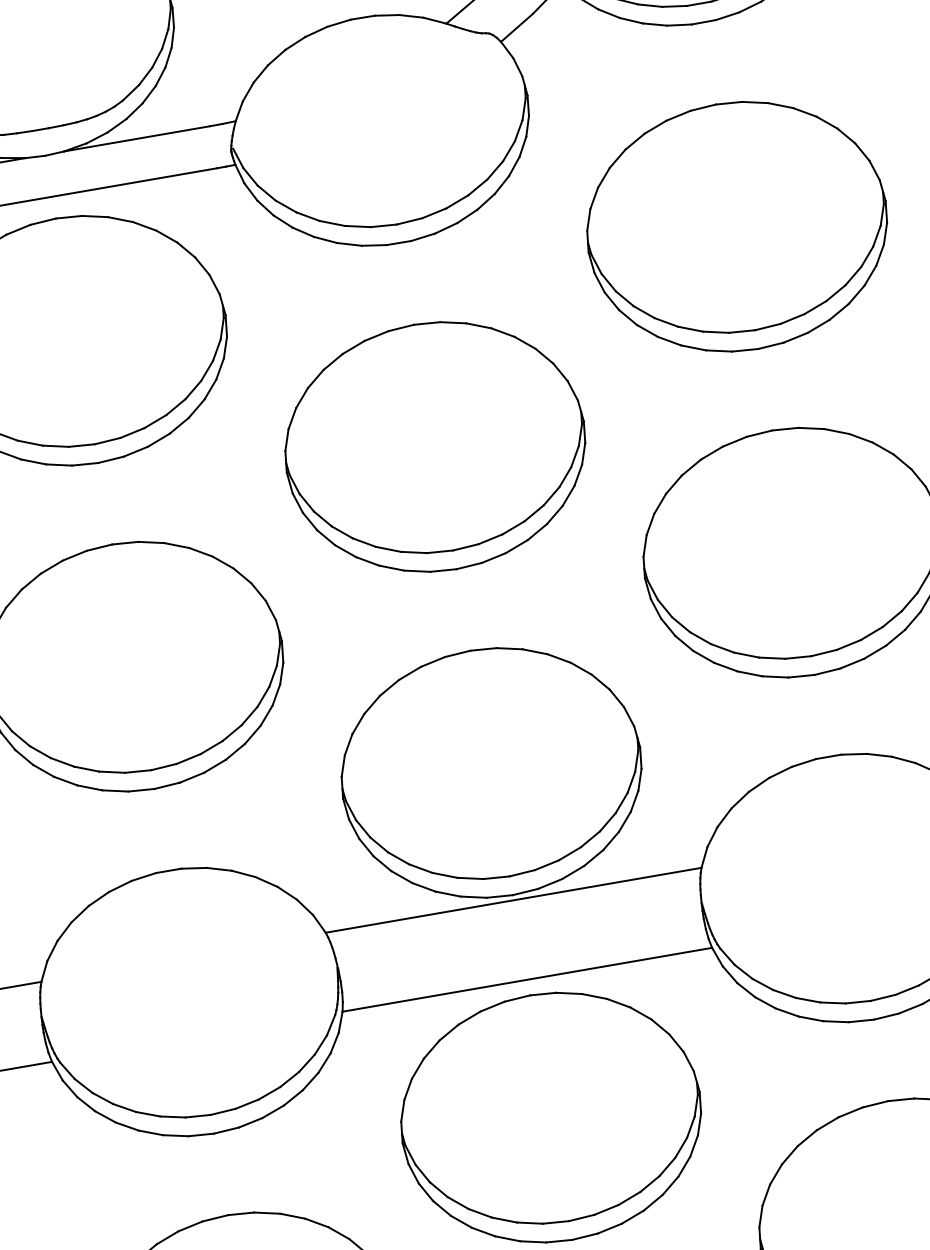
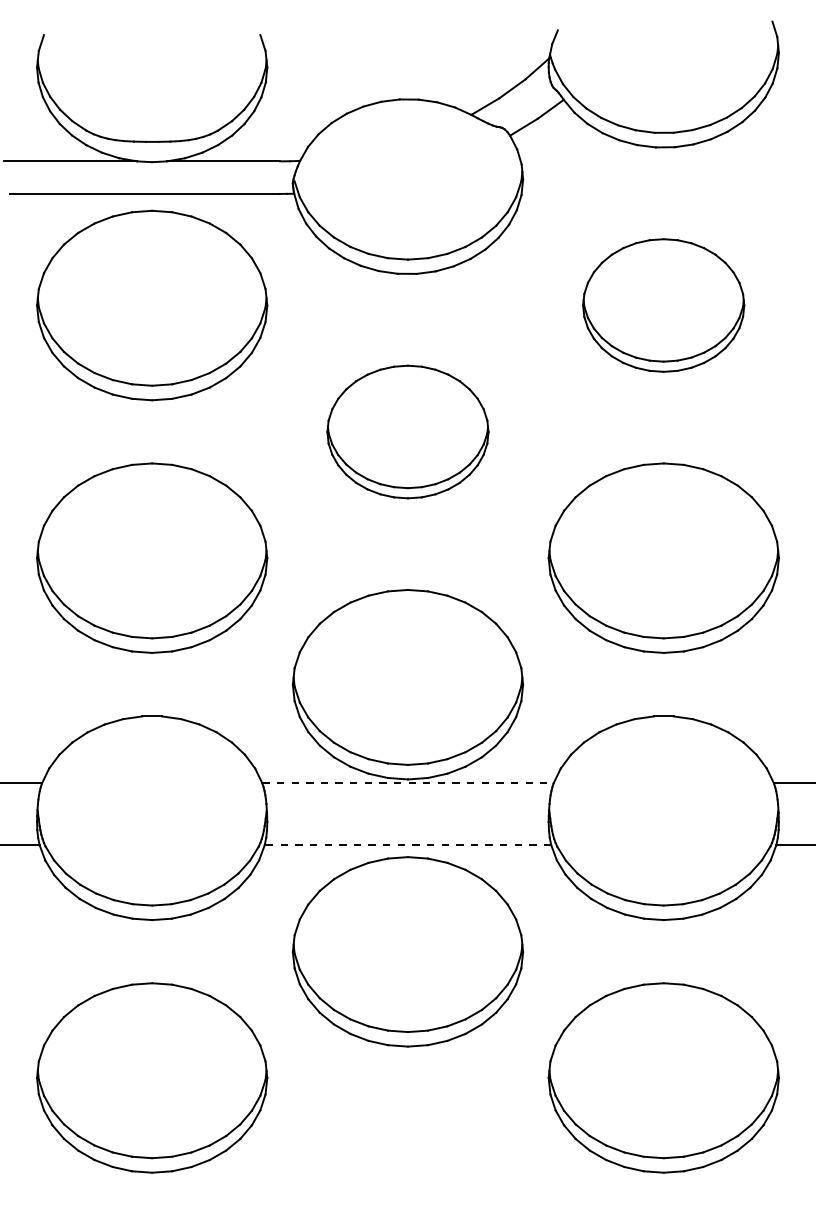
part: (736, 226) -> (663, 305), size x0.7
part: (434, 446) -> (407, 431), size x0.7
line: (513, 900) -> (407, 783), solid -> dashed
line: (526, 980) -> (407, 845), solid -> dashed

